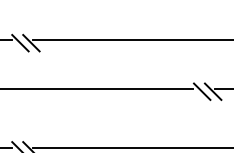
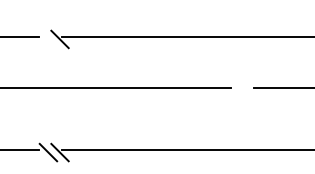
line: (20, 43) -> (48, 39), removed
line: (202, 91) -> (240, 90), removed
line: (212, 91) -> (251, 90), removed

